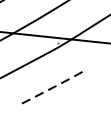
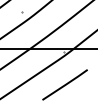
line: (56, 86) -> (66, 84), dashed -> solid

